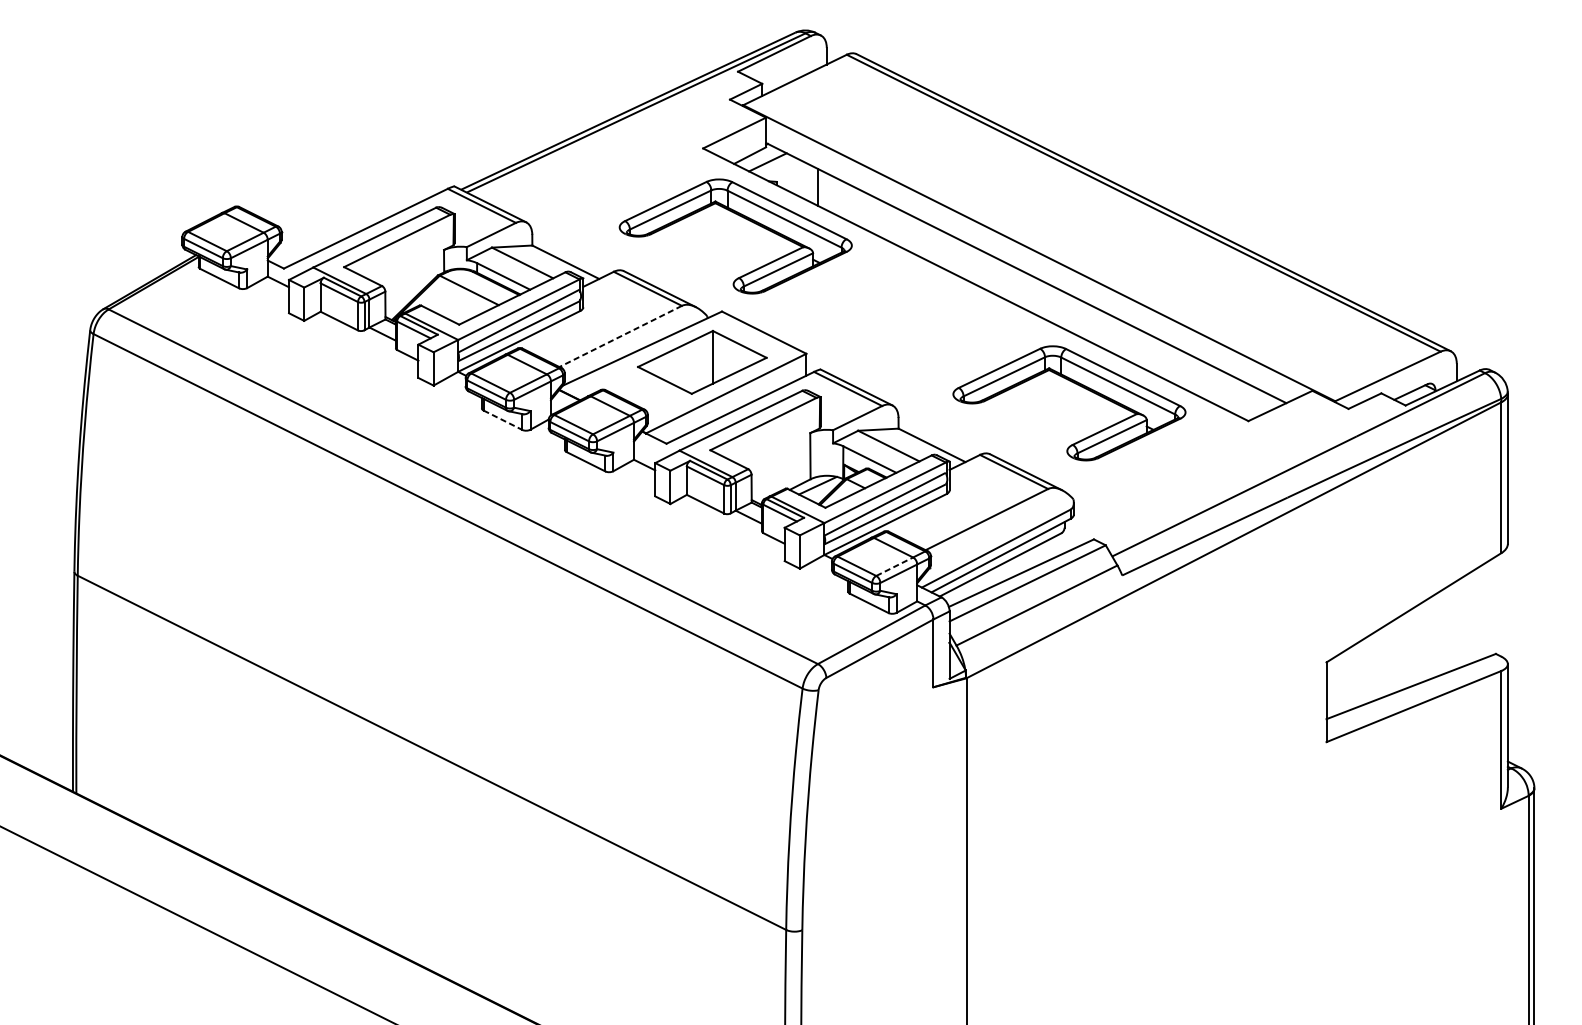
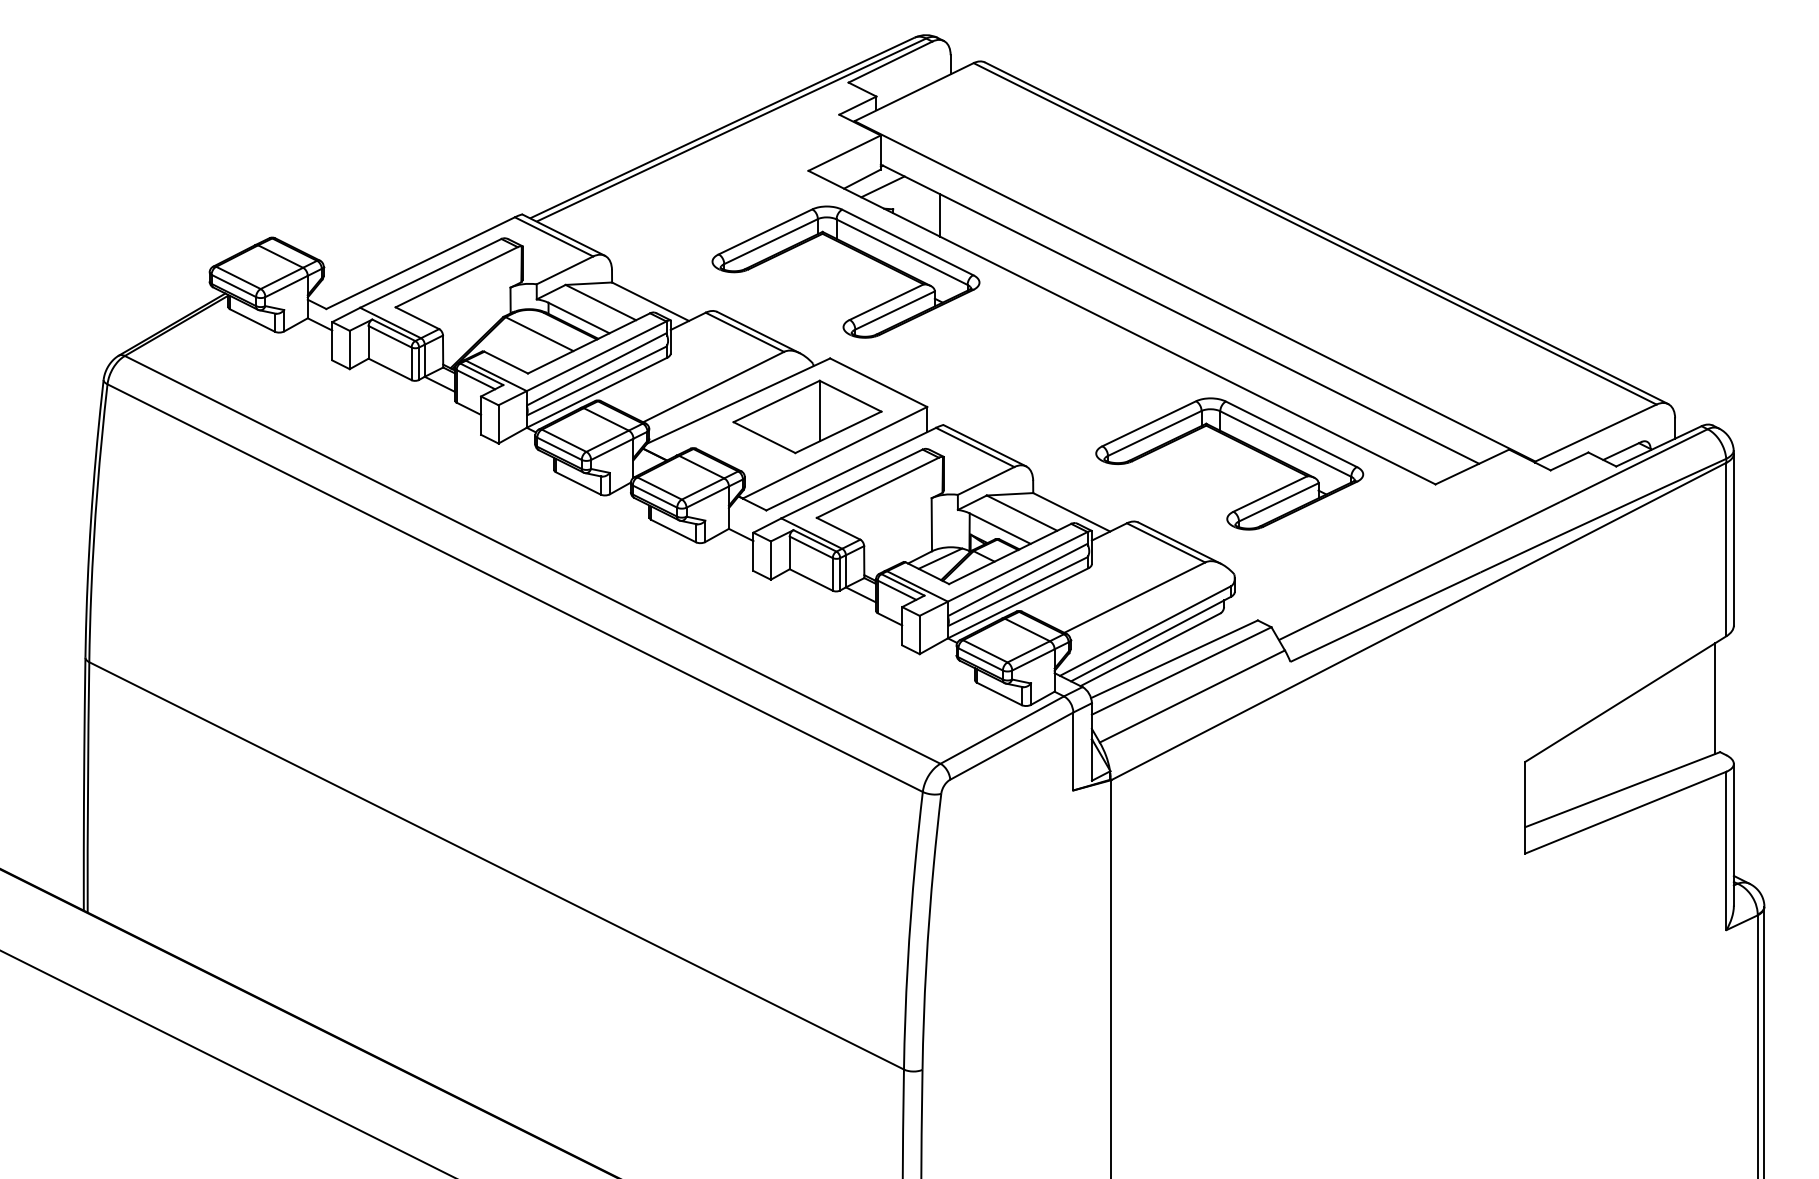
line: (620, 336) -> (713, 387), dashed -> solid
line: (503, 420) -> (578, 483), dashed -> solid
line: (894, 566) -> (1028, 651), dashed -> solid
line: (1491, 607) -> (1715, 698), added

